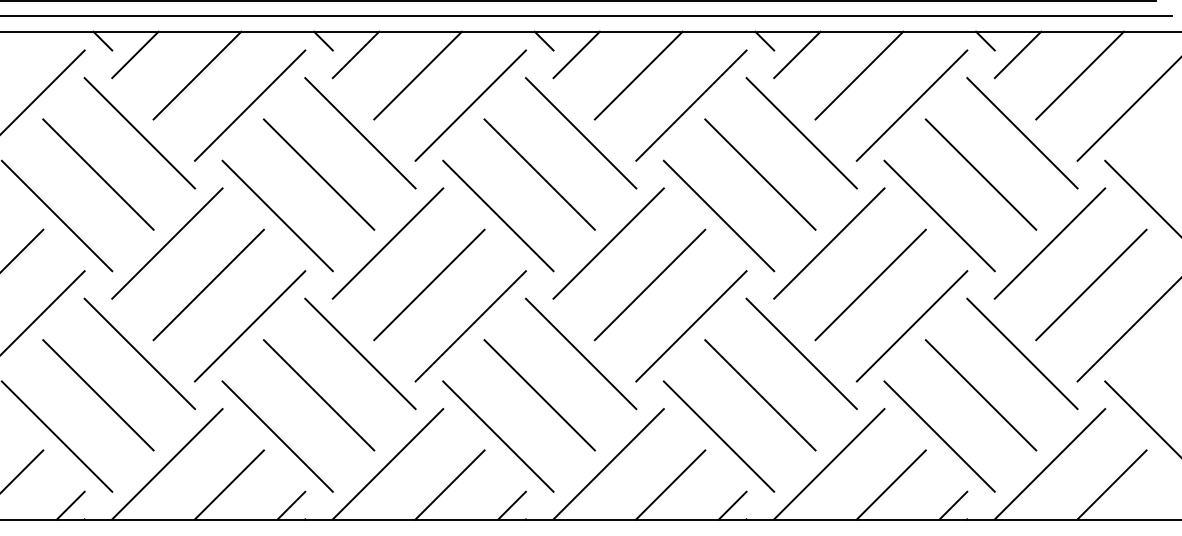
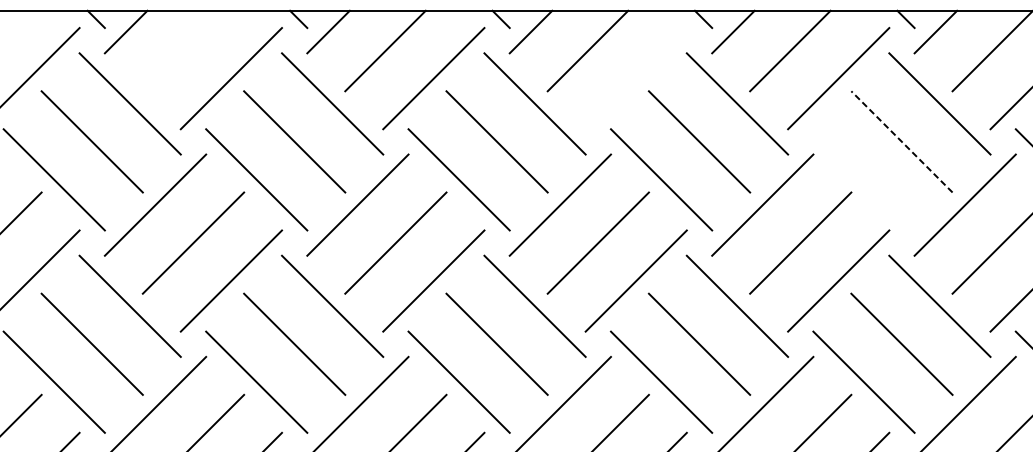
line: (197, 75) -> (183, 50), removed
line: (691, 105) -> (636, 78), removed
line: (980, 174) -> (901, 141), solid -> dashed
line: (939, 215) -> (863, 179), removed

